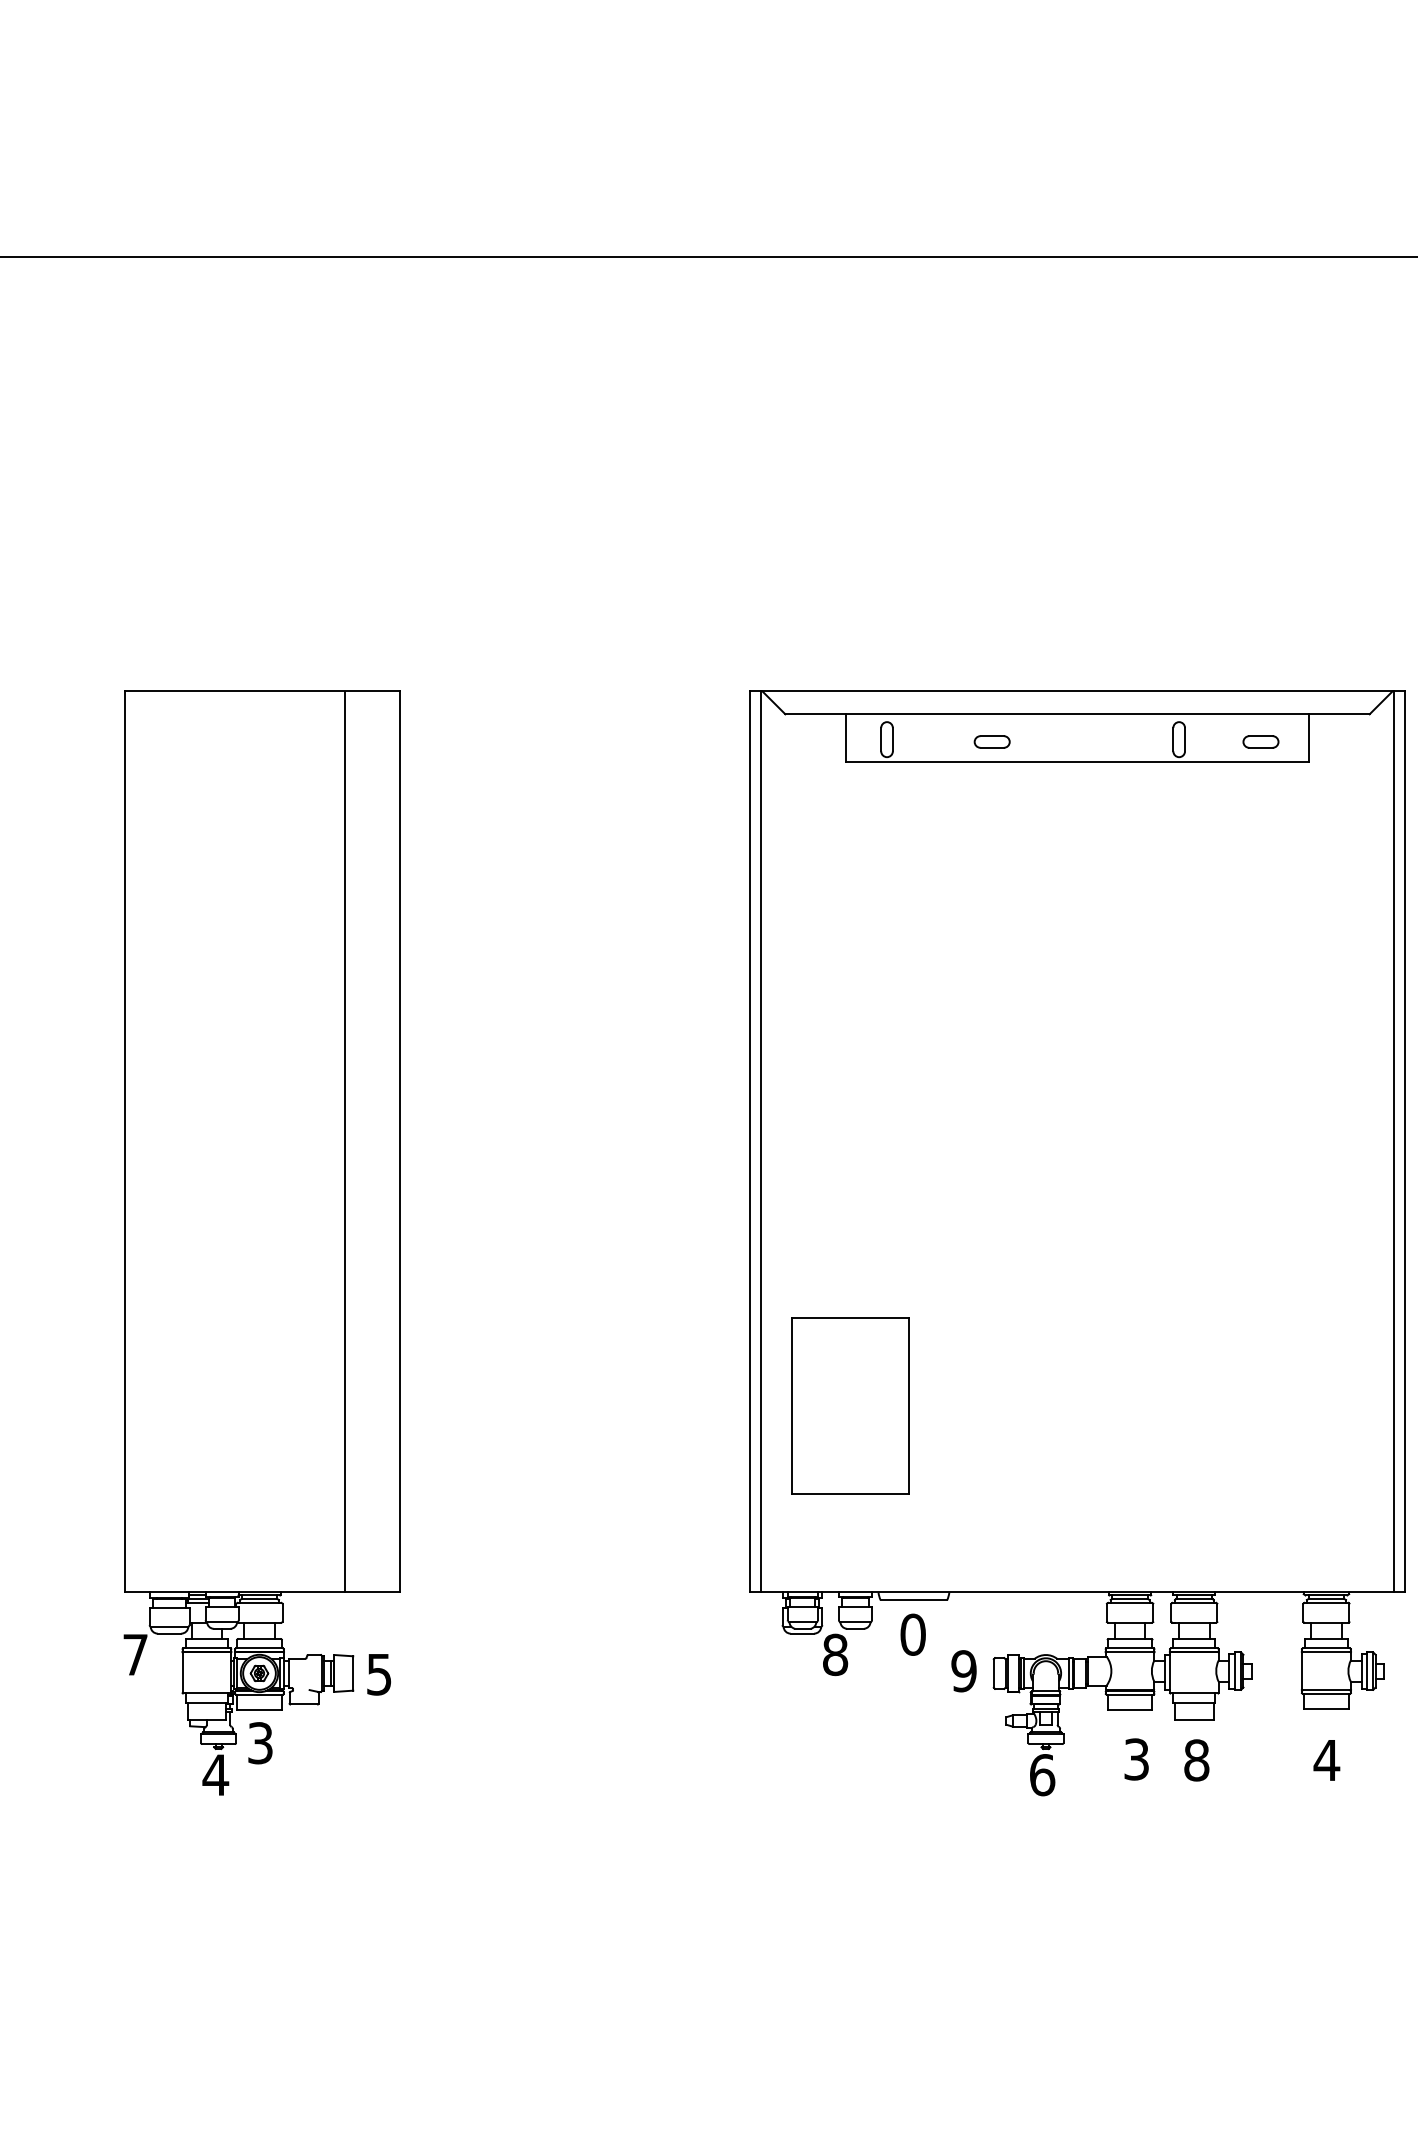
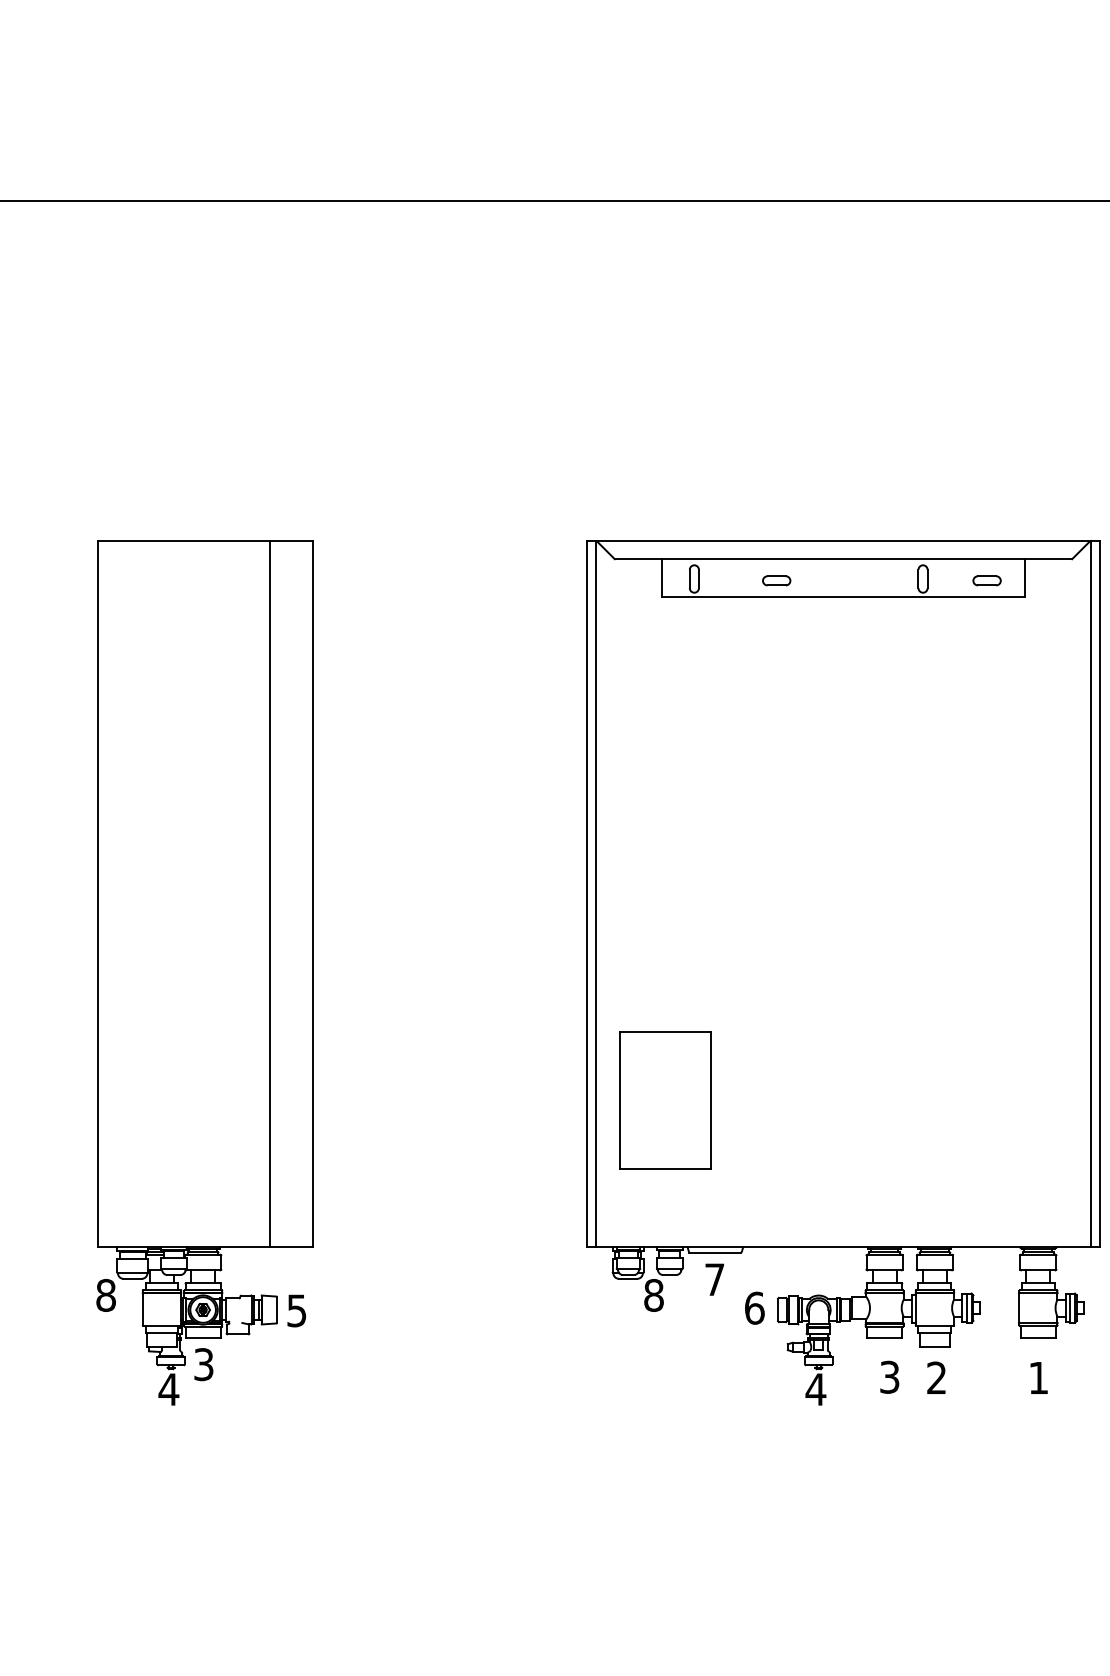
text: (912, 1634) -> (714, 1279), 0 -> 7
text: (135, 1654) -> (106, 1295), 7 -> 8
text: (964, 1671) -> (755, 1308), 9 -> 6
text: (1196, 1760) -> (936, 1378), 8 -> 2
text: (1326, 1760) -> (1038, 1378), 4 -> 1
text: (1042, 1775) -> (816, 1389), 6 -> 4

